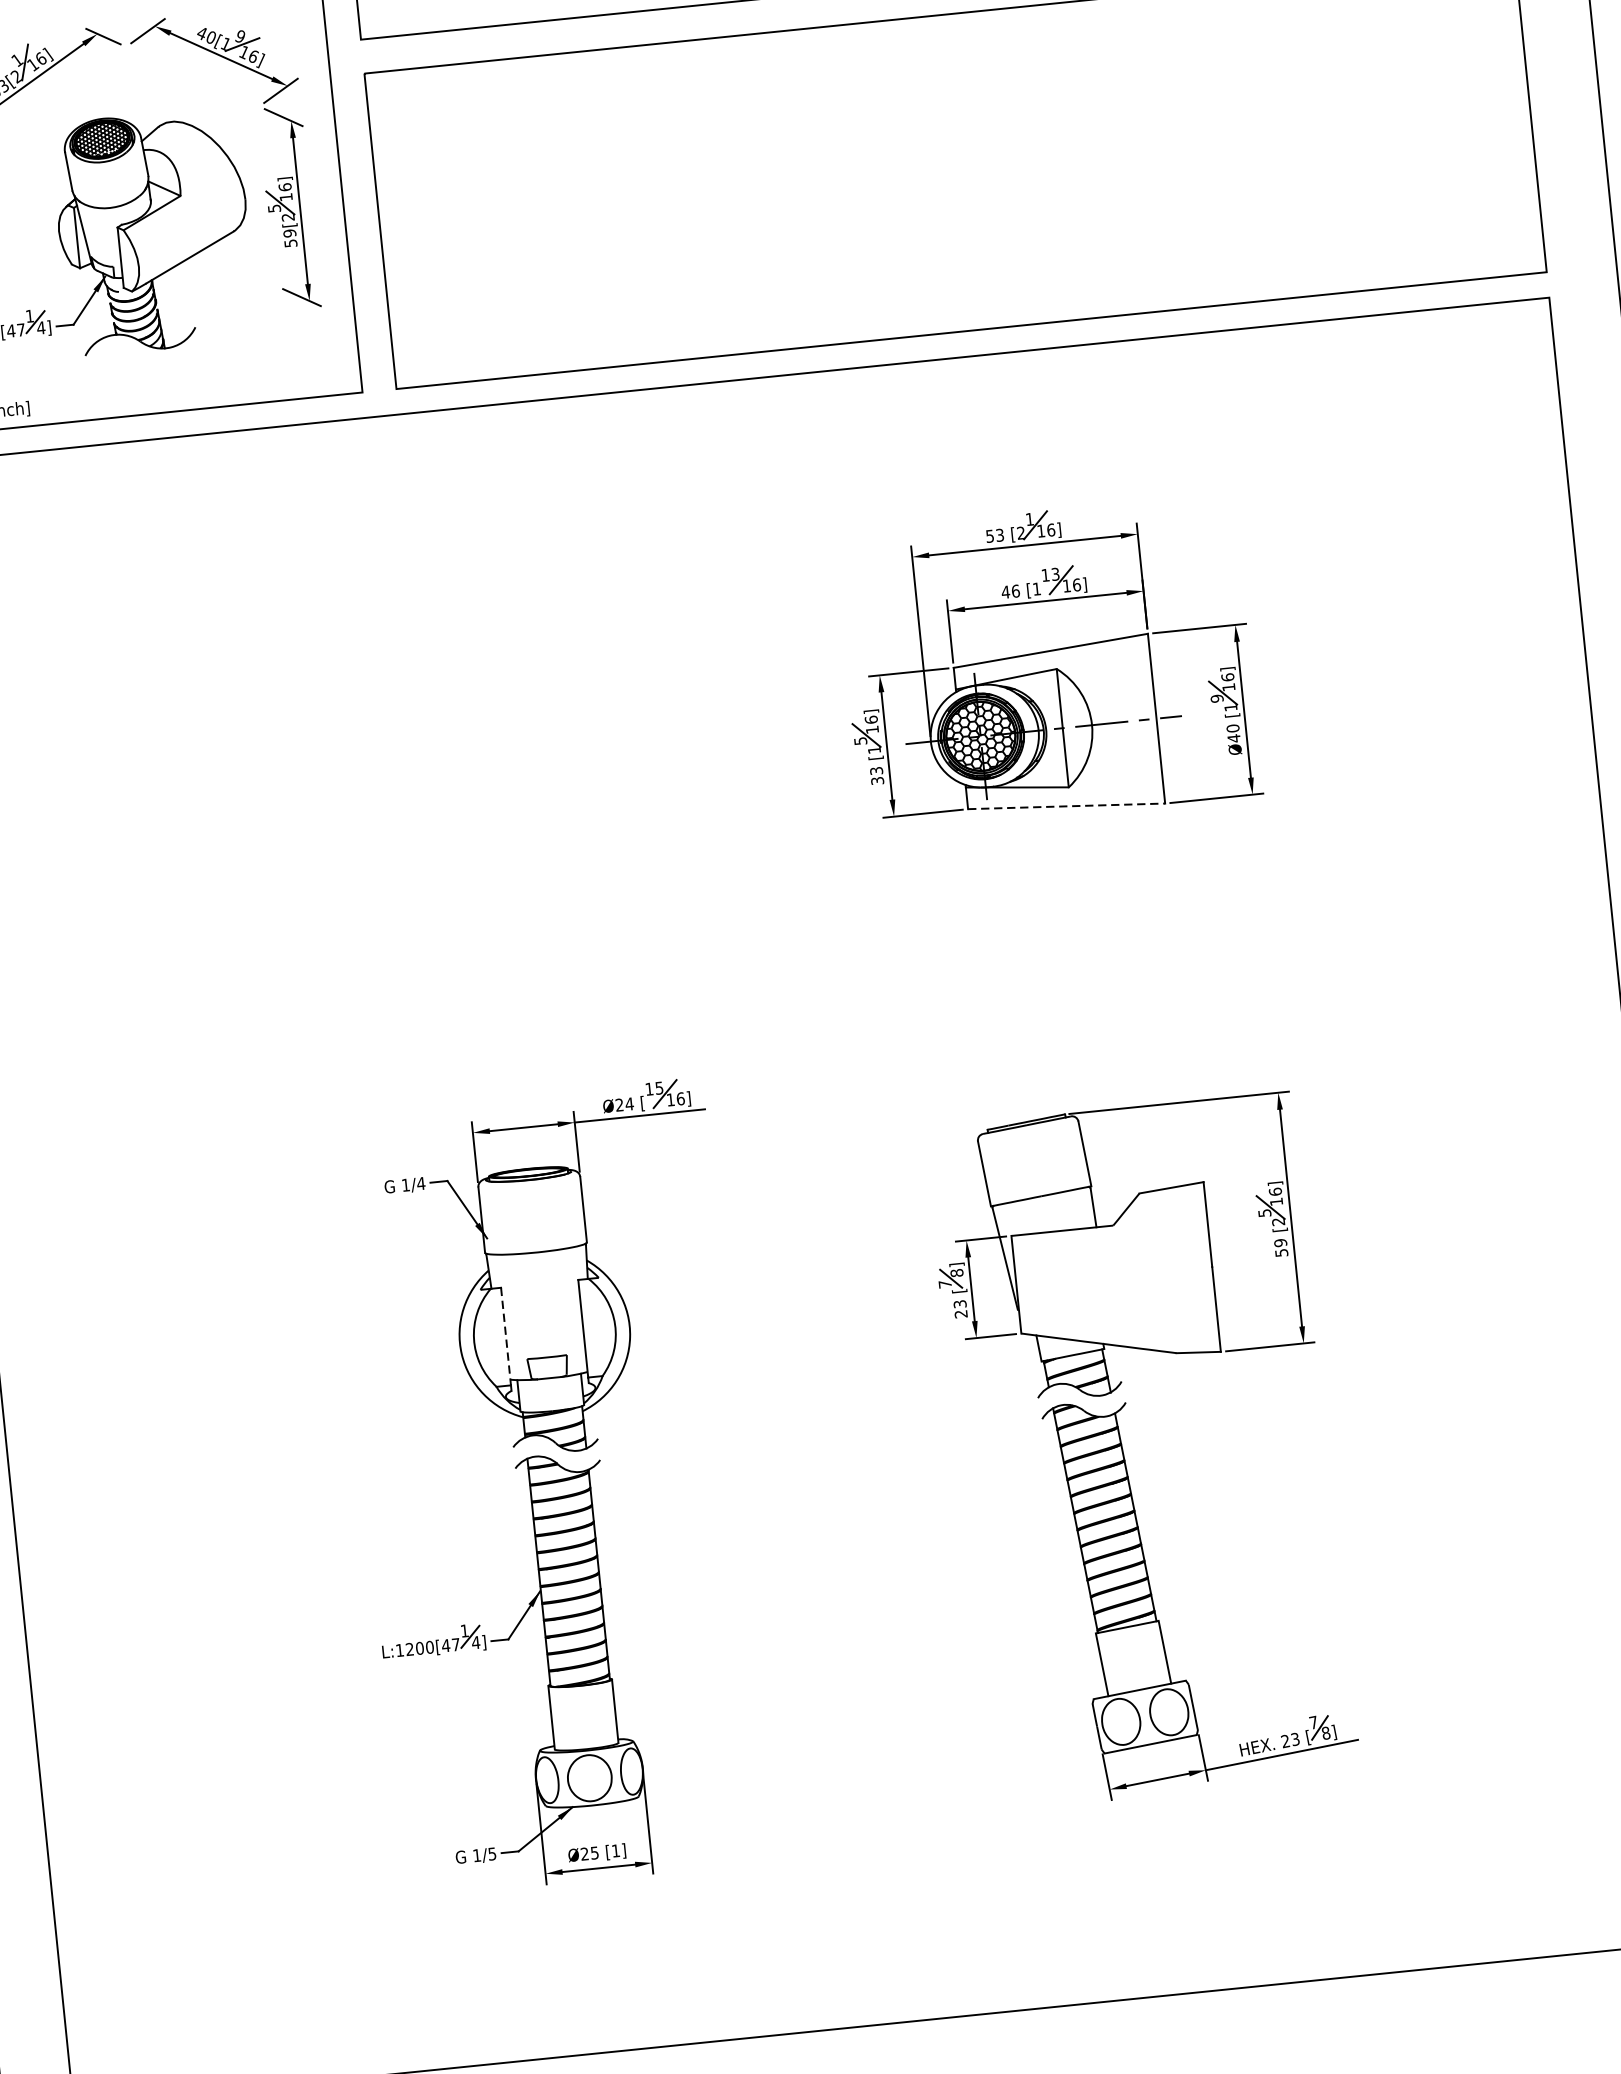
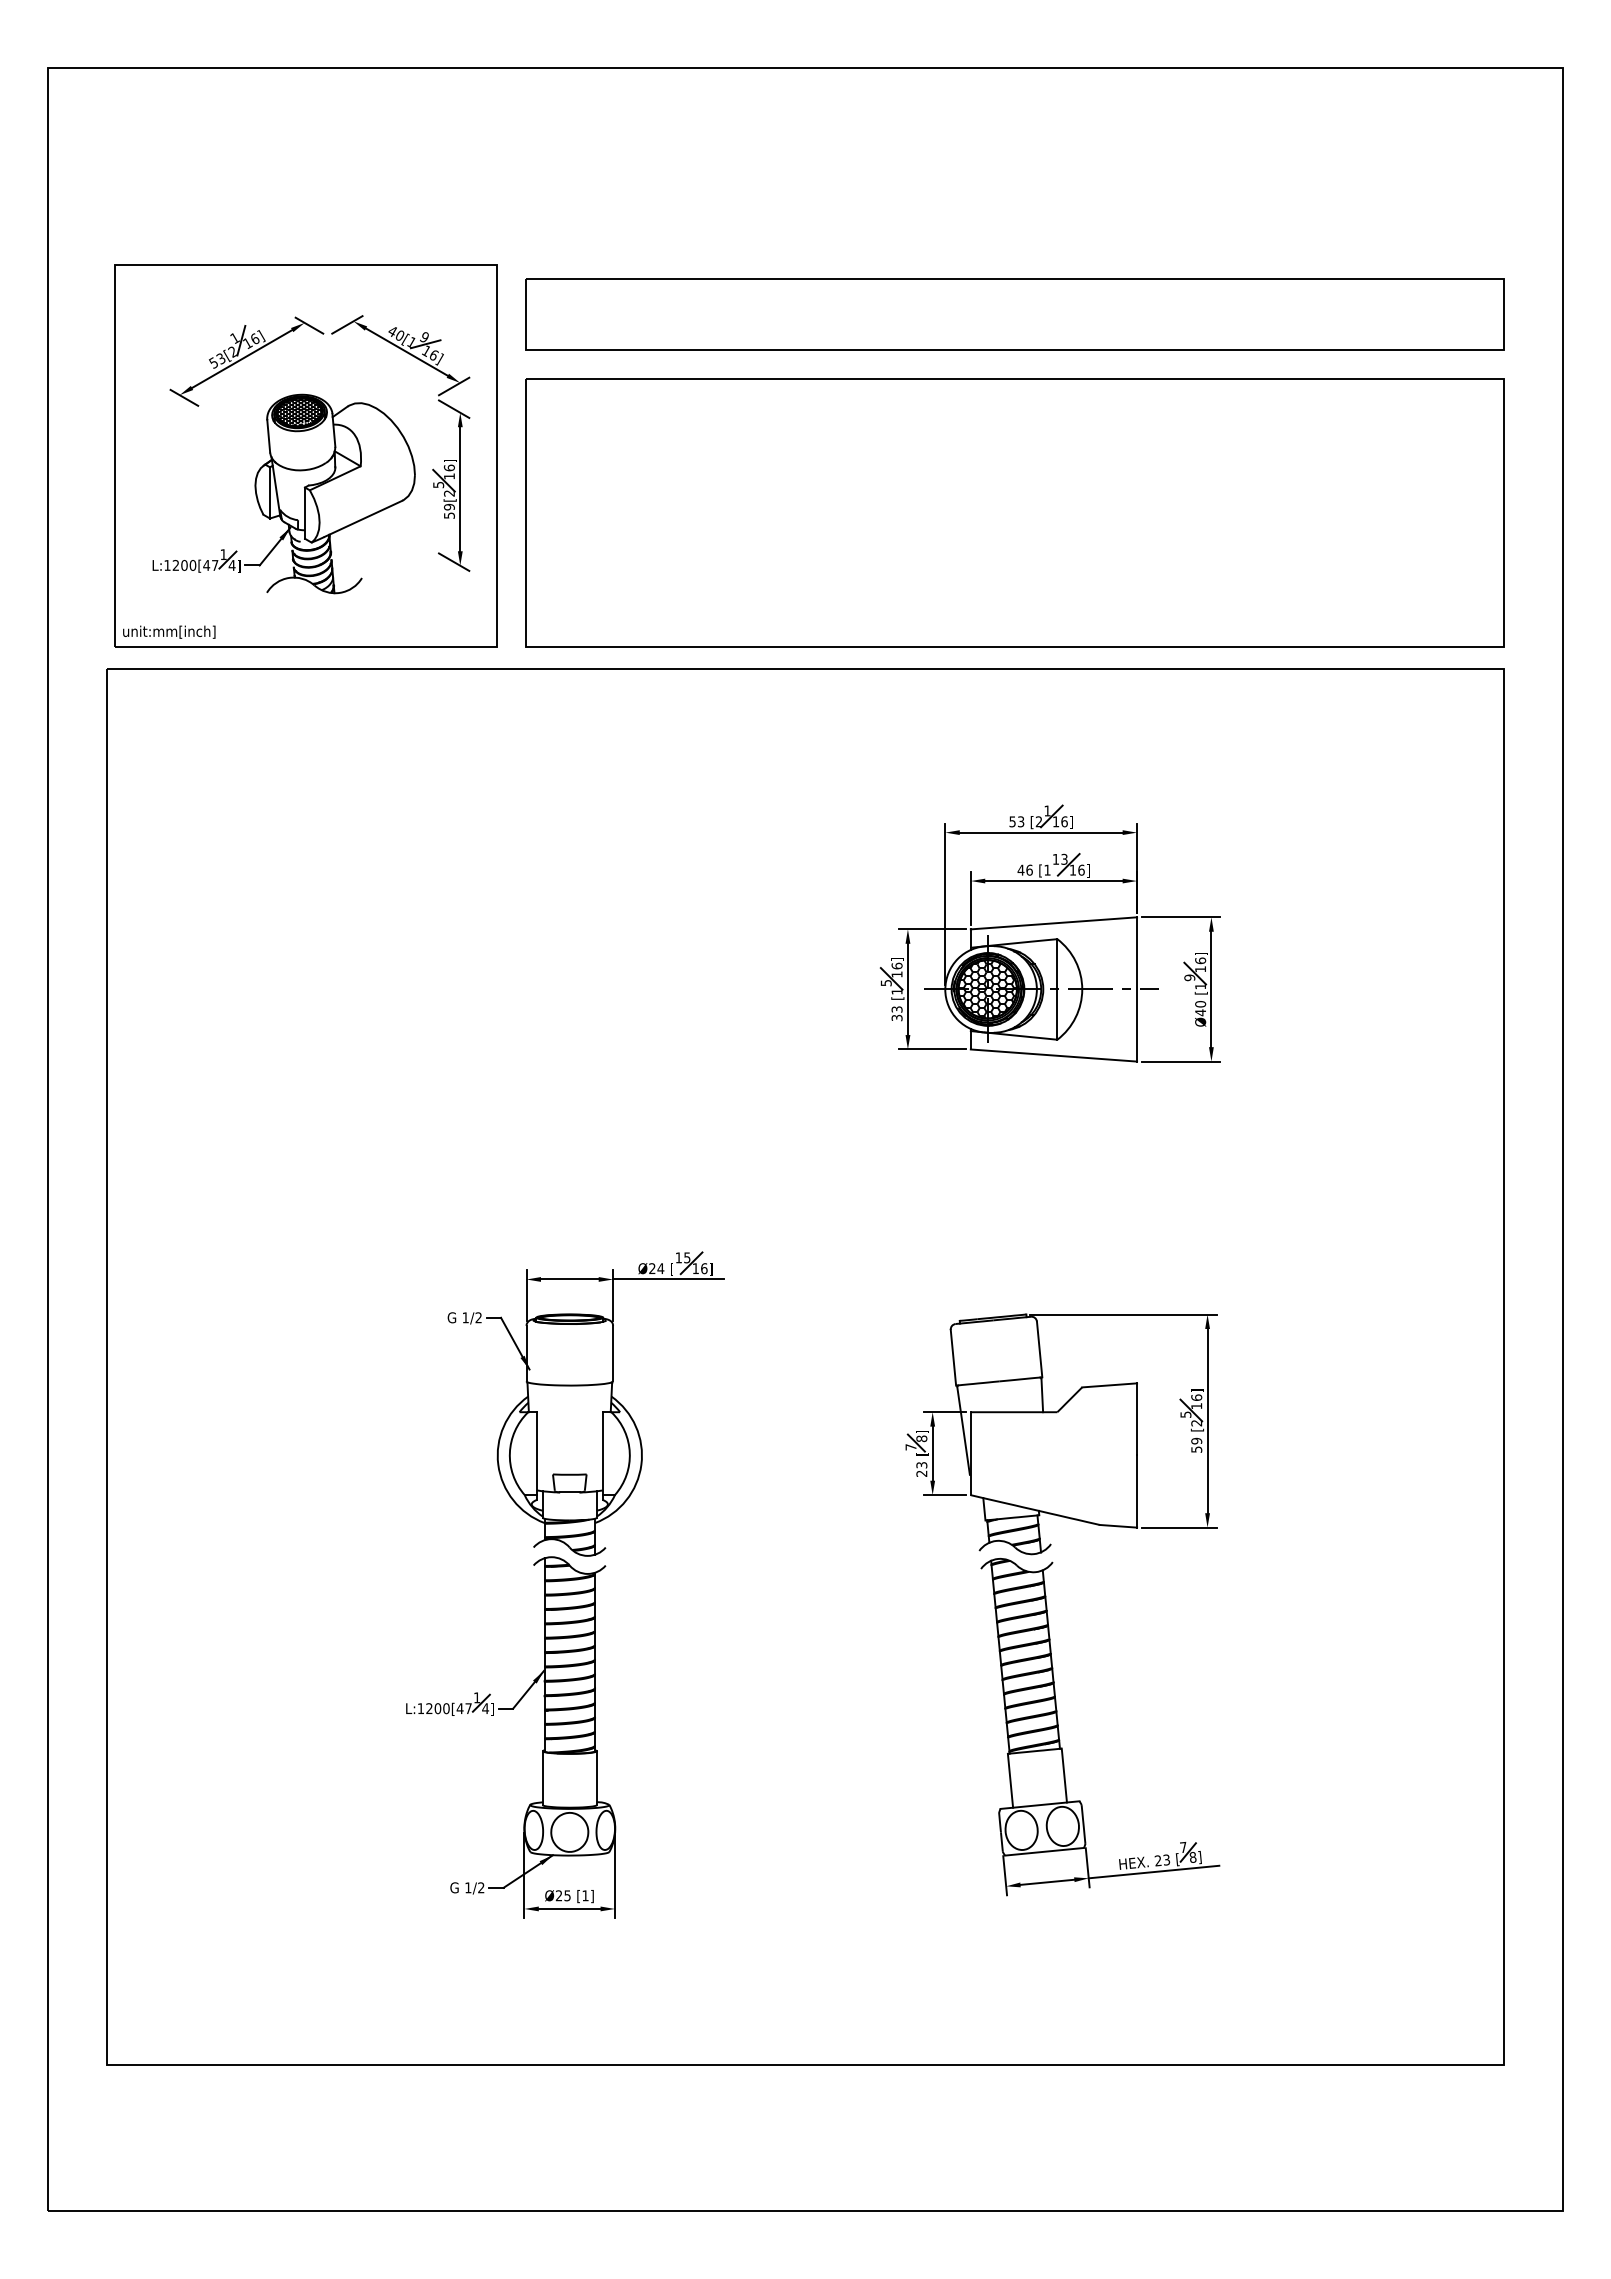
line: (1067, 806) -> (1054, 1055), dashed -> solid
text: (420, 1183) -> (478, 1317), 1/4 -> 1/2
line: (506, 1337) -> (537, 1454), dashed -> solid
text: (492, 1853) -> (481, 1887), 1/5 -> 1/2

